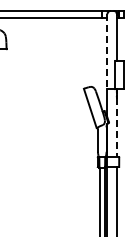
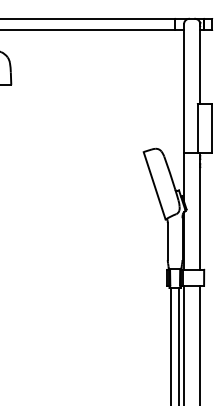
line: (107, 51) -> (184, 88), dashed -> solid
line: (116, 127) -> (199, 218), dashed -> solid

